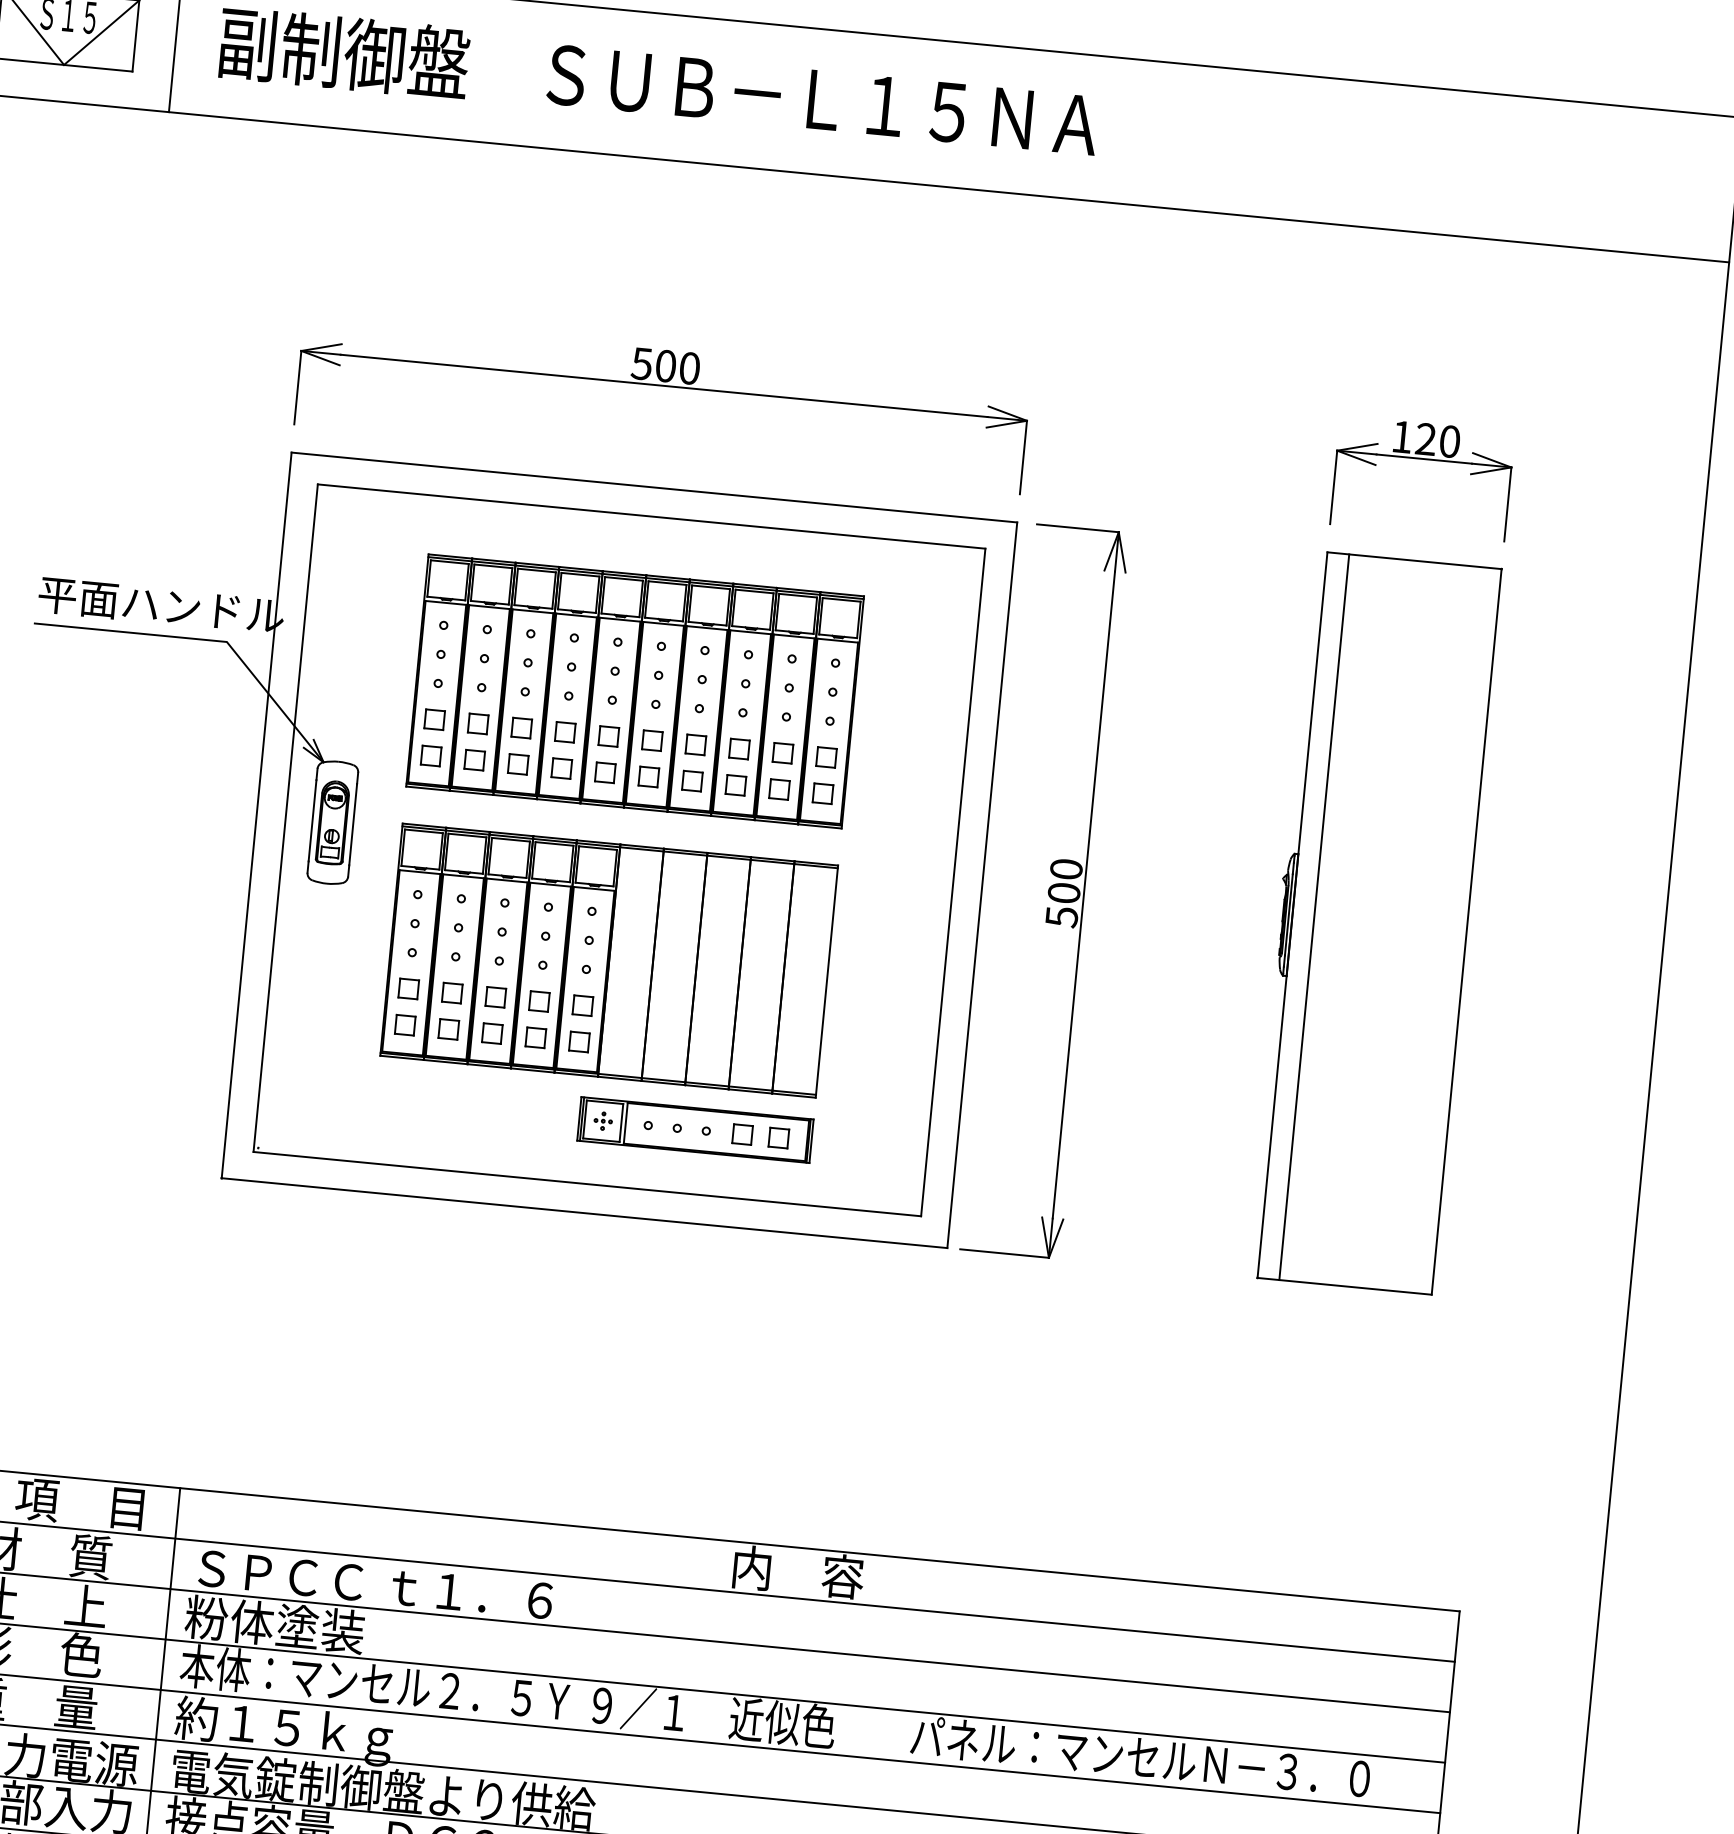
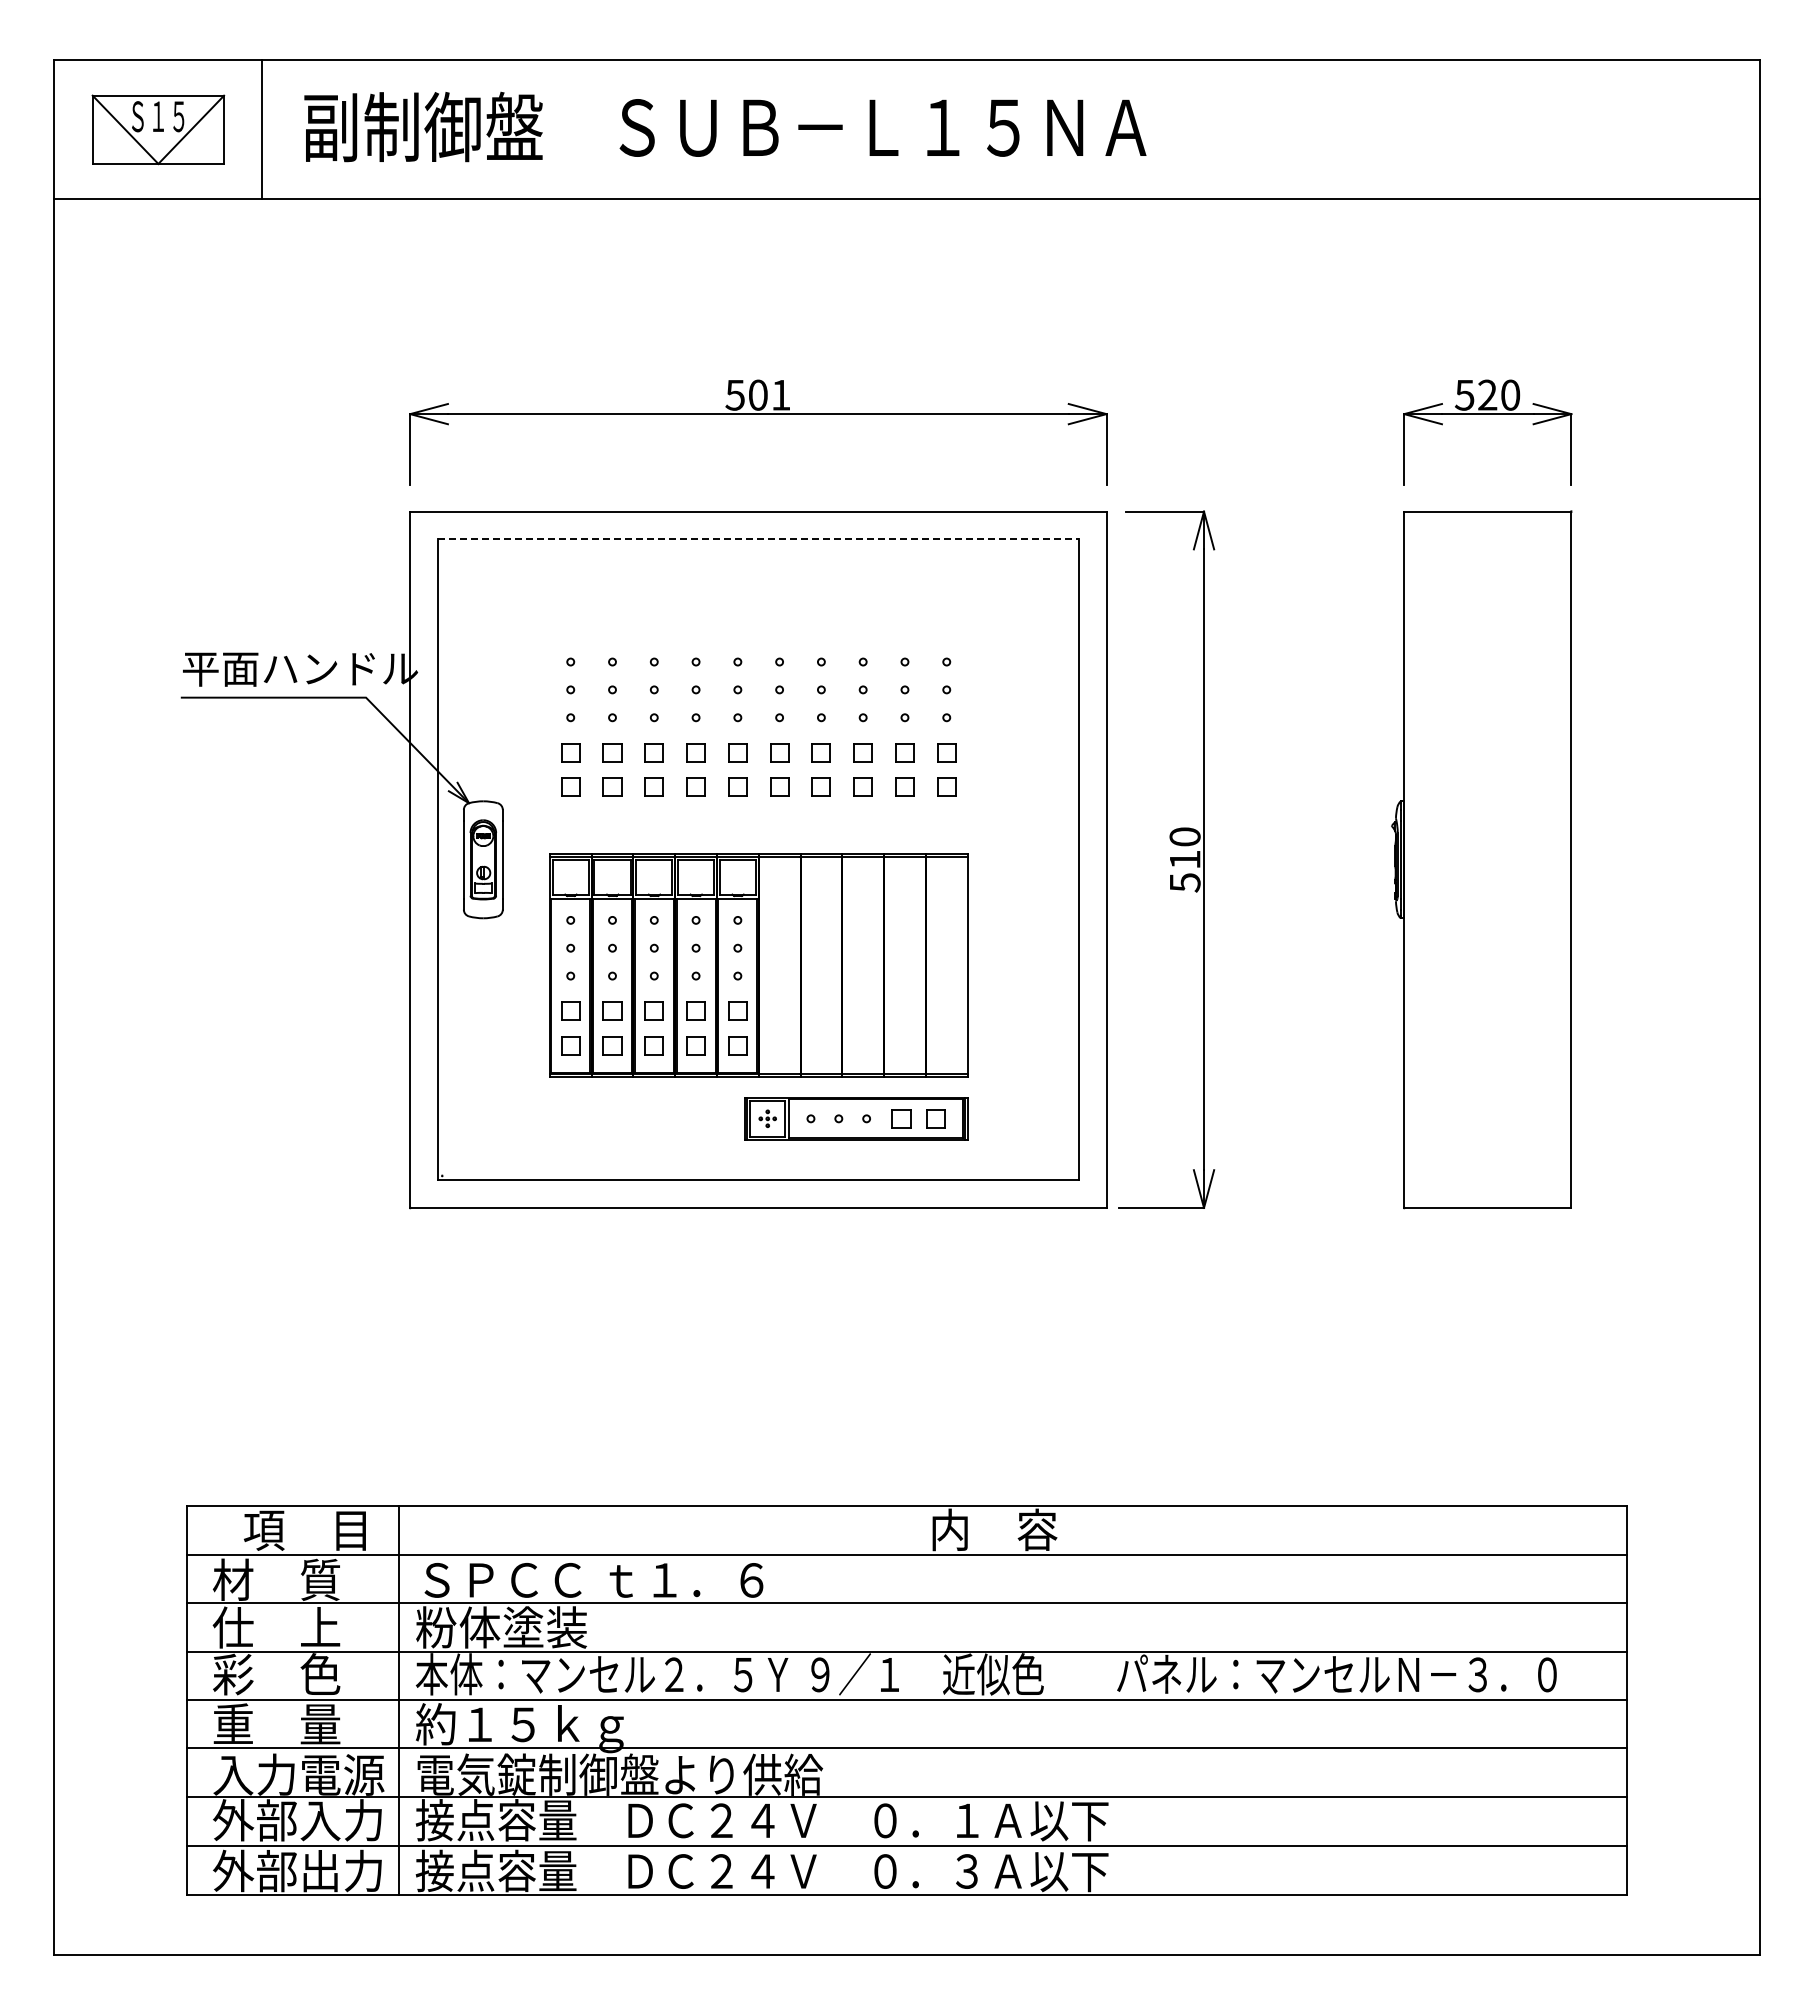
text: (689, 367) -> (780, 394), 500 -> 501
text: (1401, 437) -> (1464, 395), 120 -> 520
line: (651, 516) -> (758, 539), solid -> dashed
part: (634, 691) -> (758, 707), removed
text: (1063, 892) -> (1184, 859), 500 -> 510
line: (1314, 916) -> (1425, 859), removed

